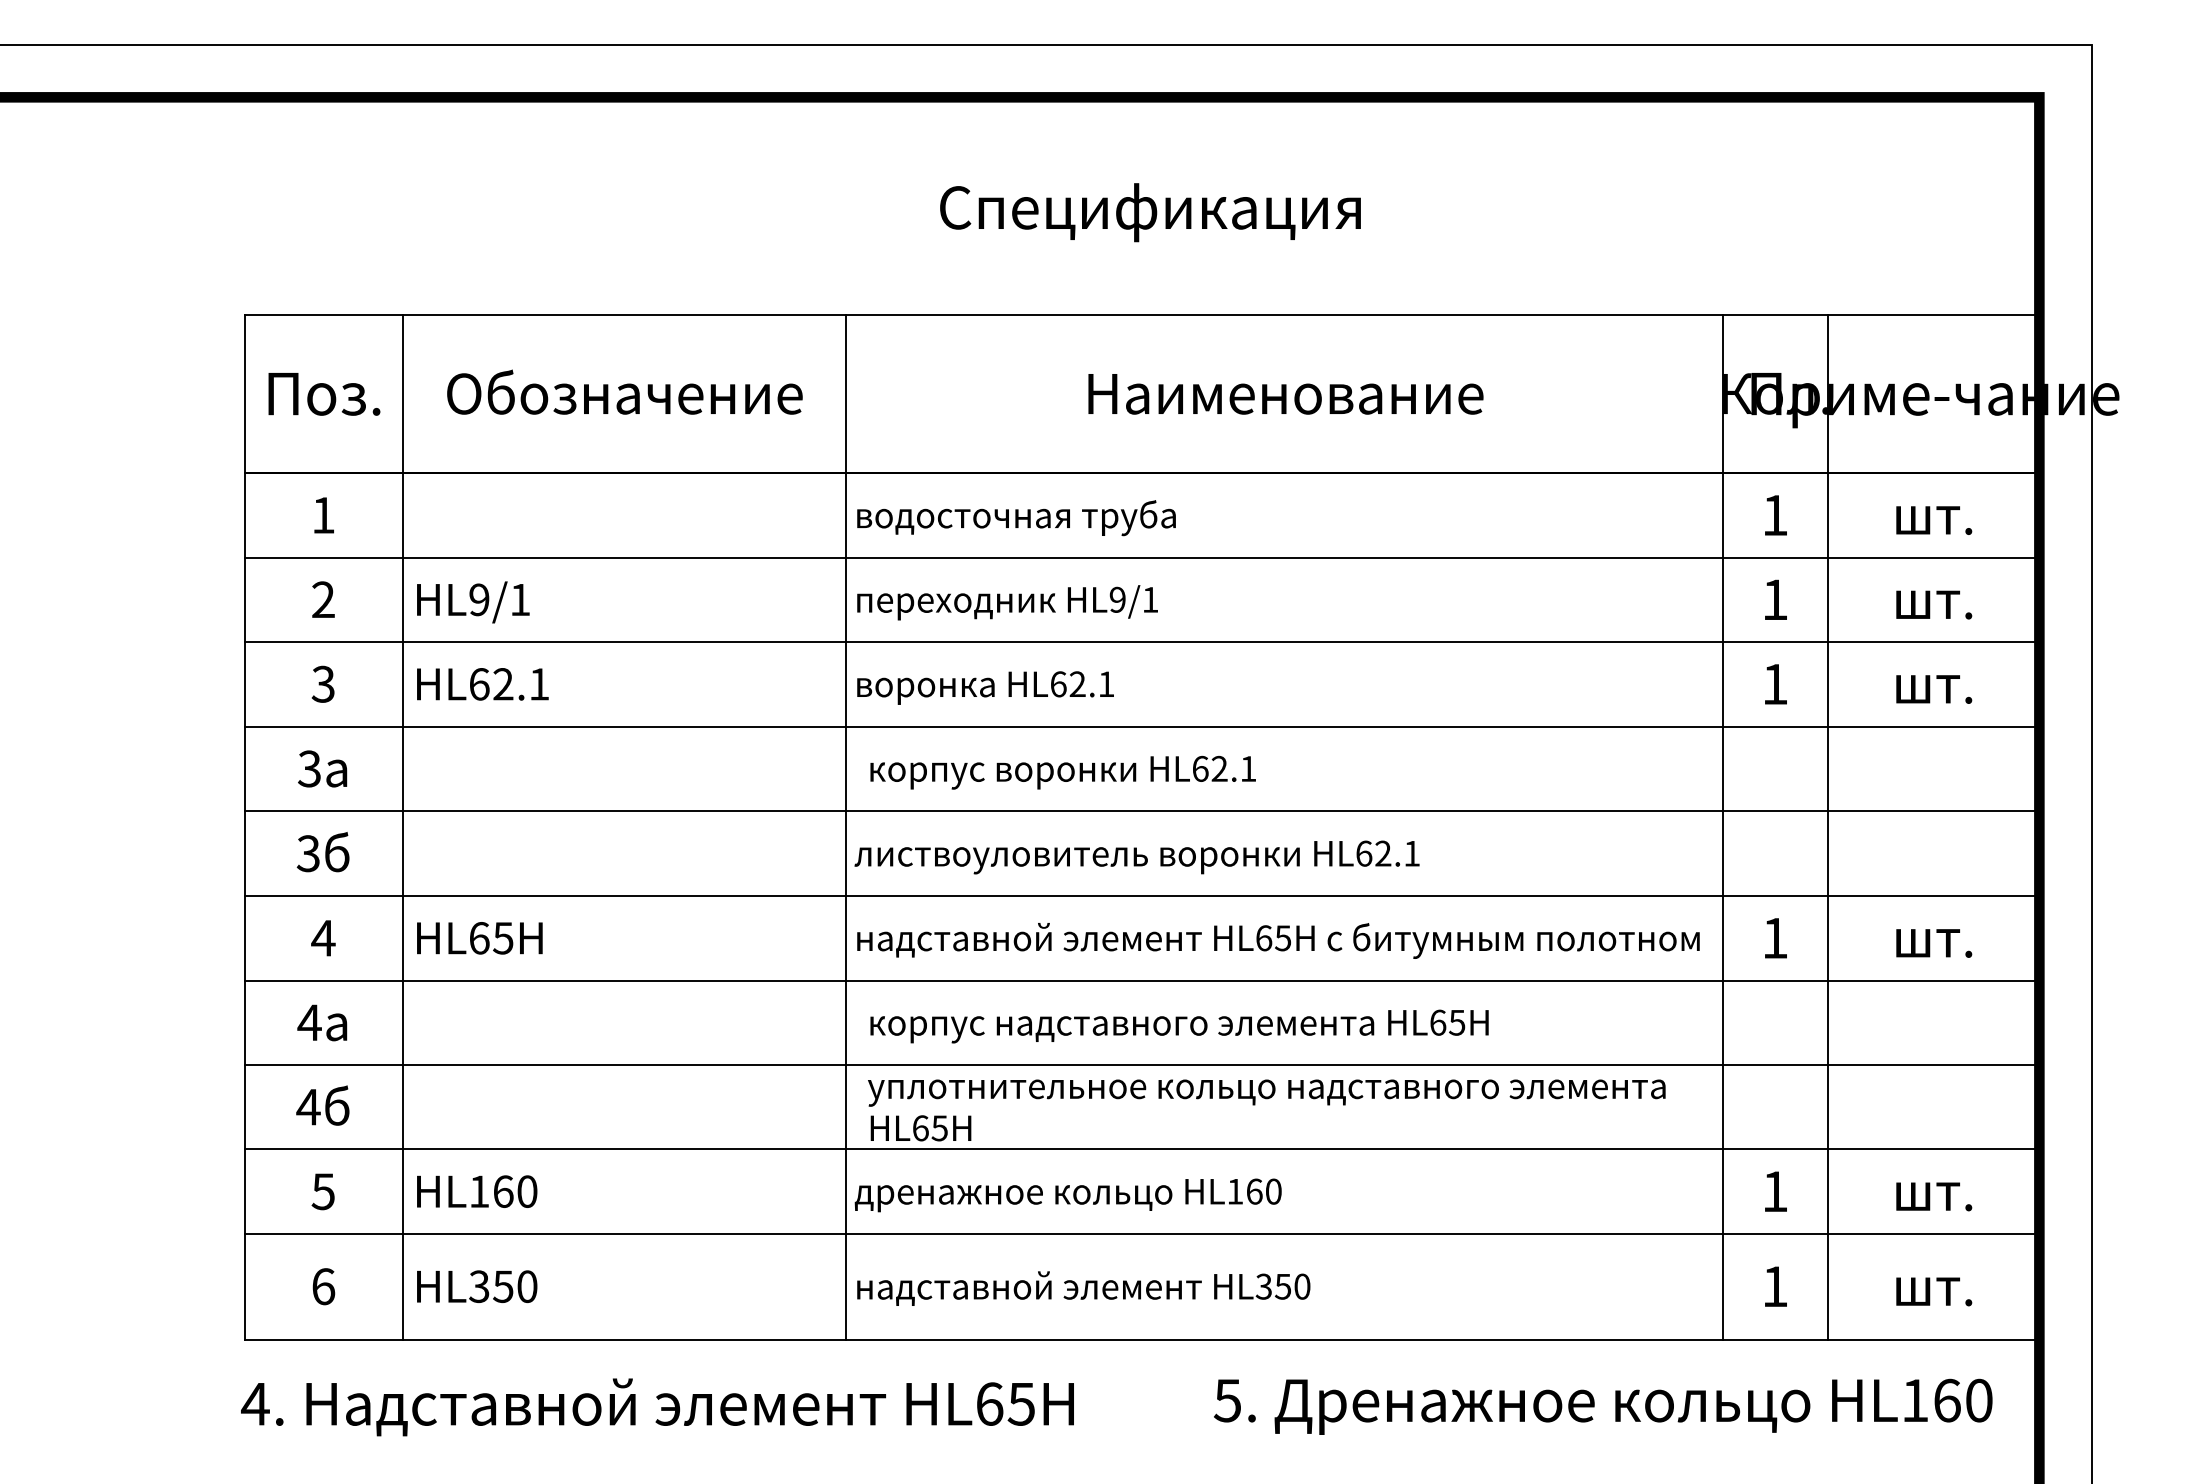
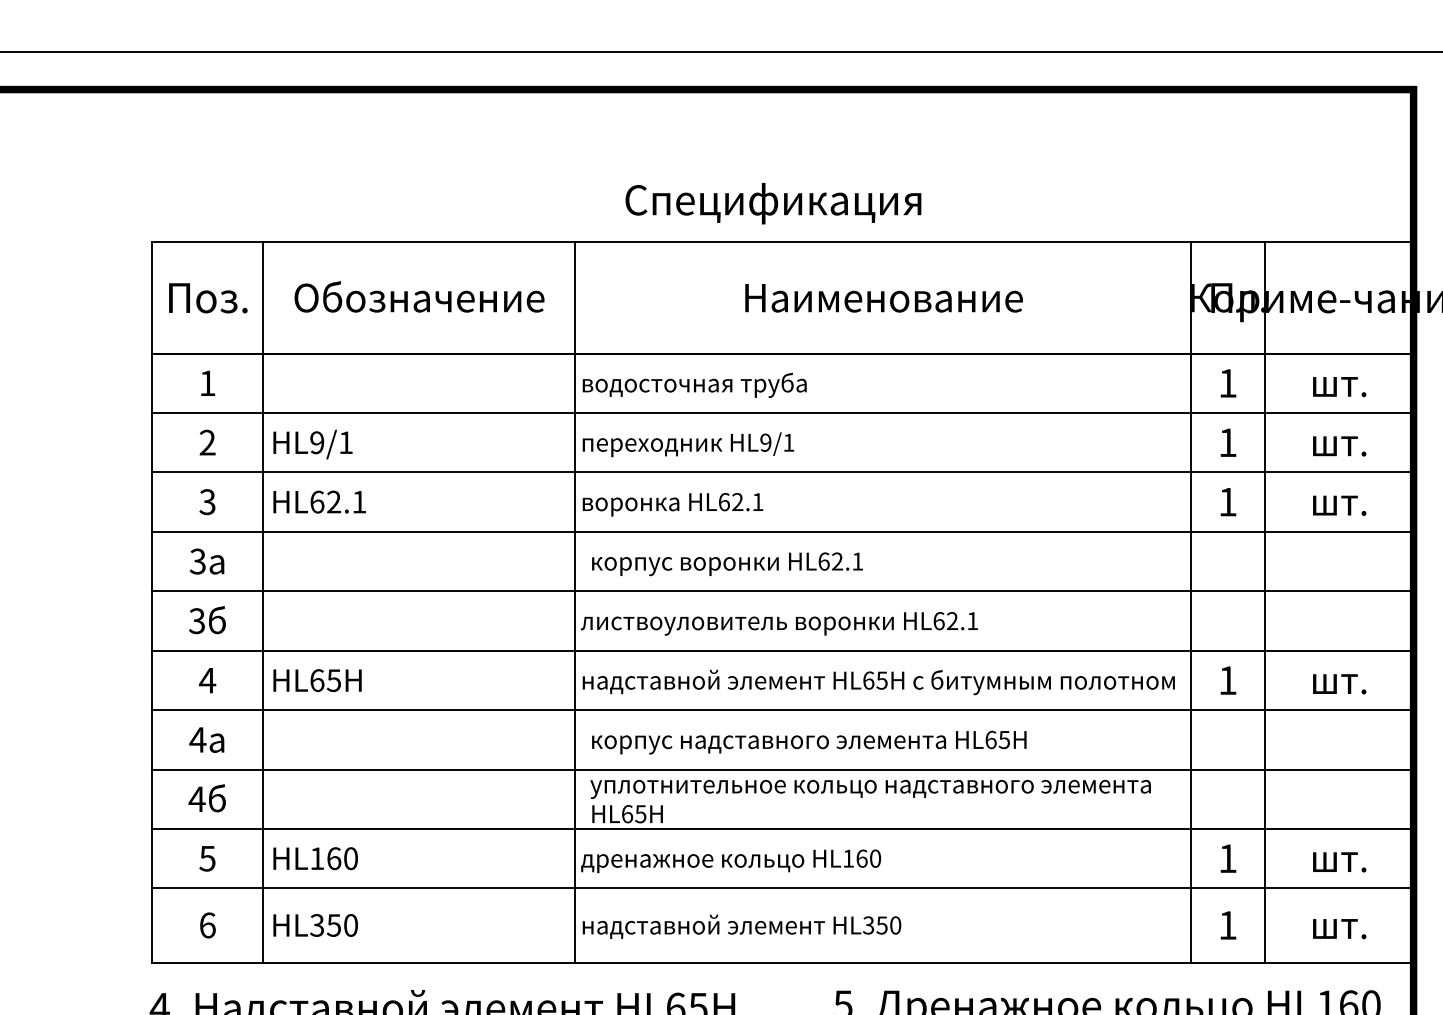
text: (1150, 212) -> (773, 203), moved

